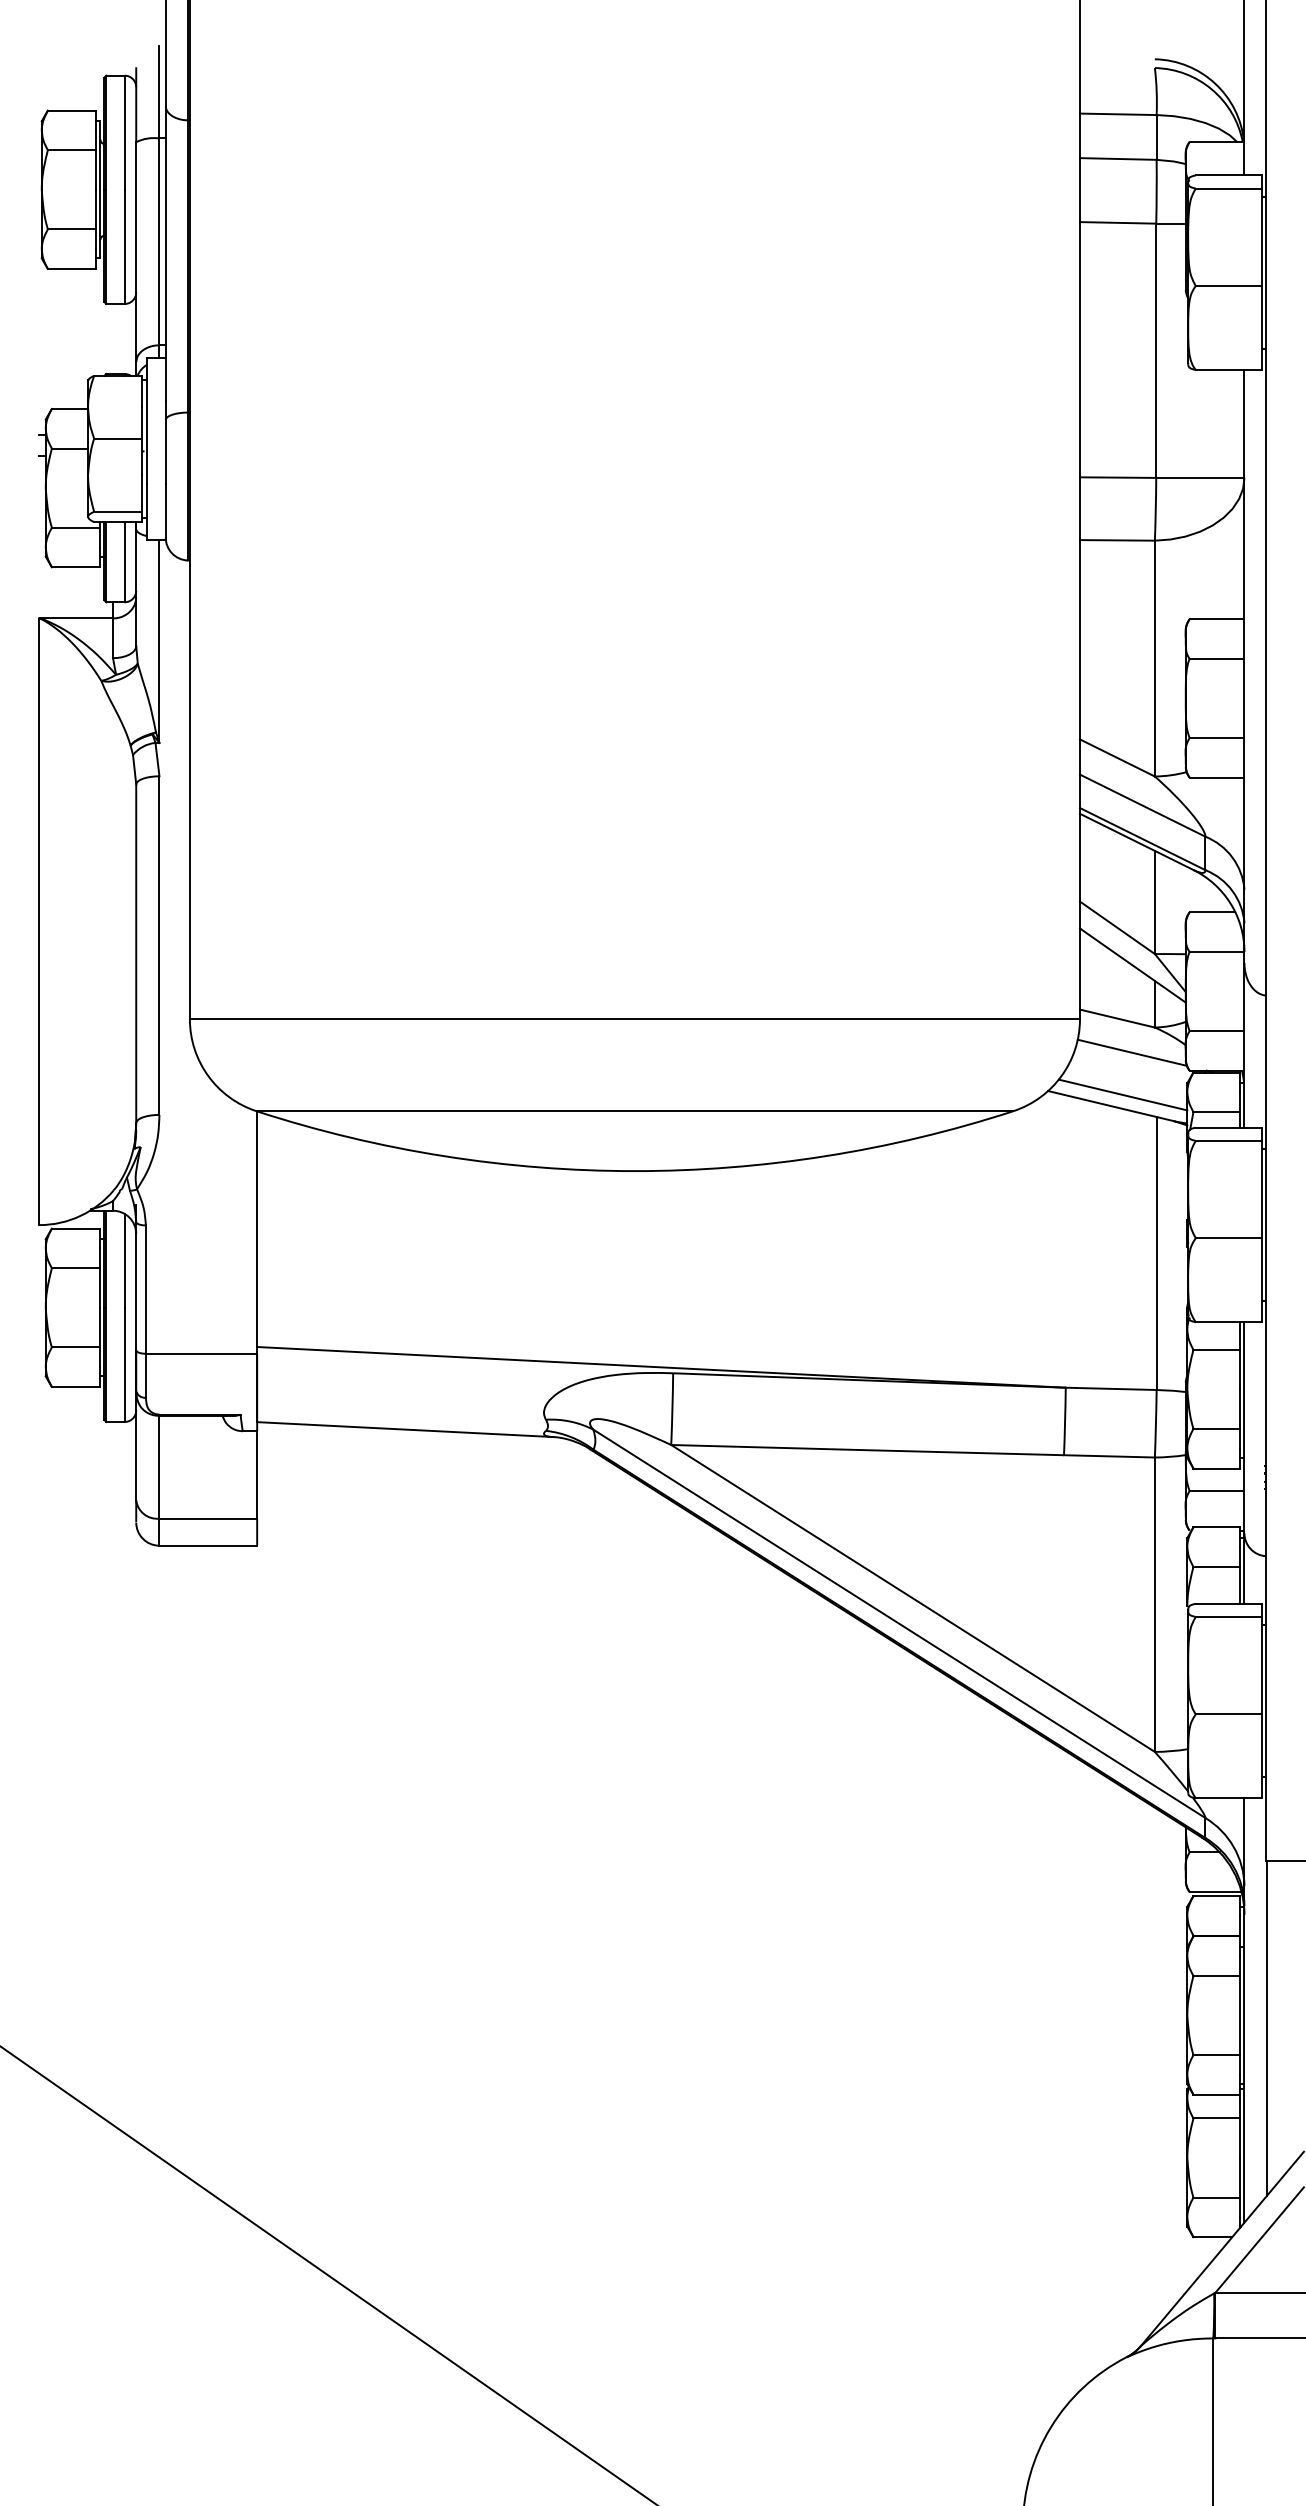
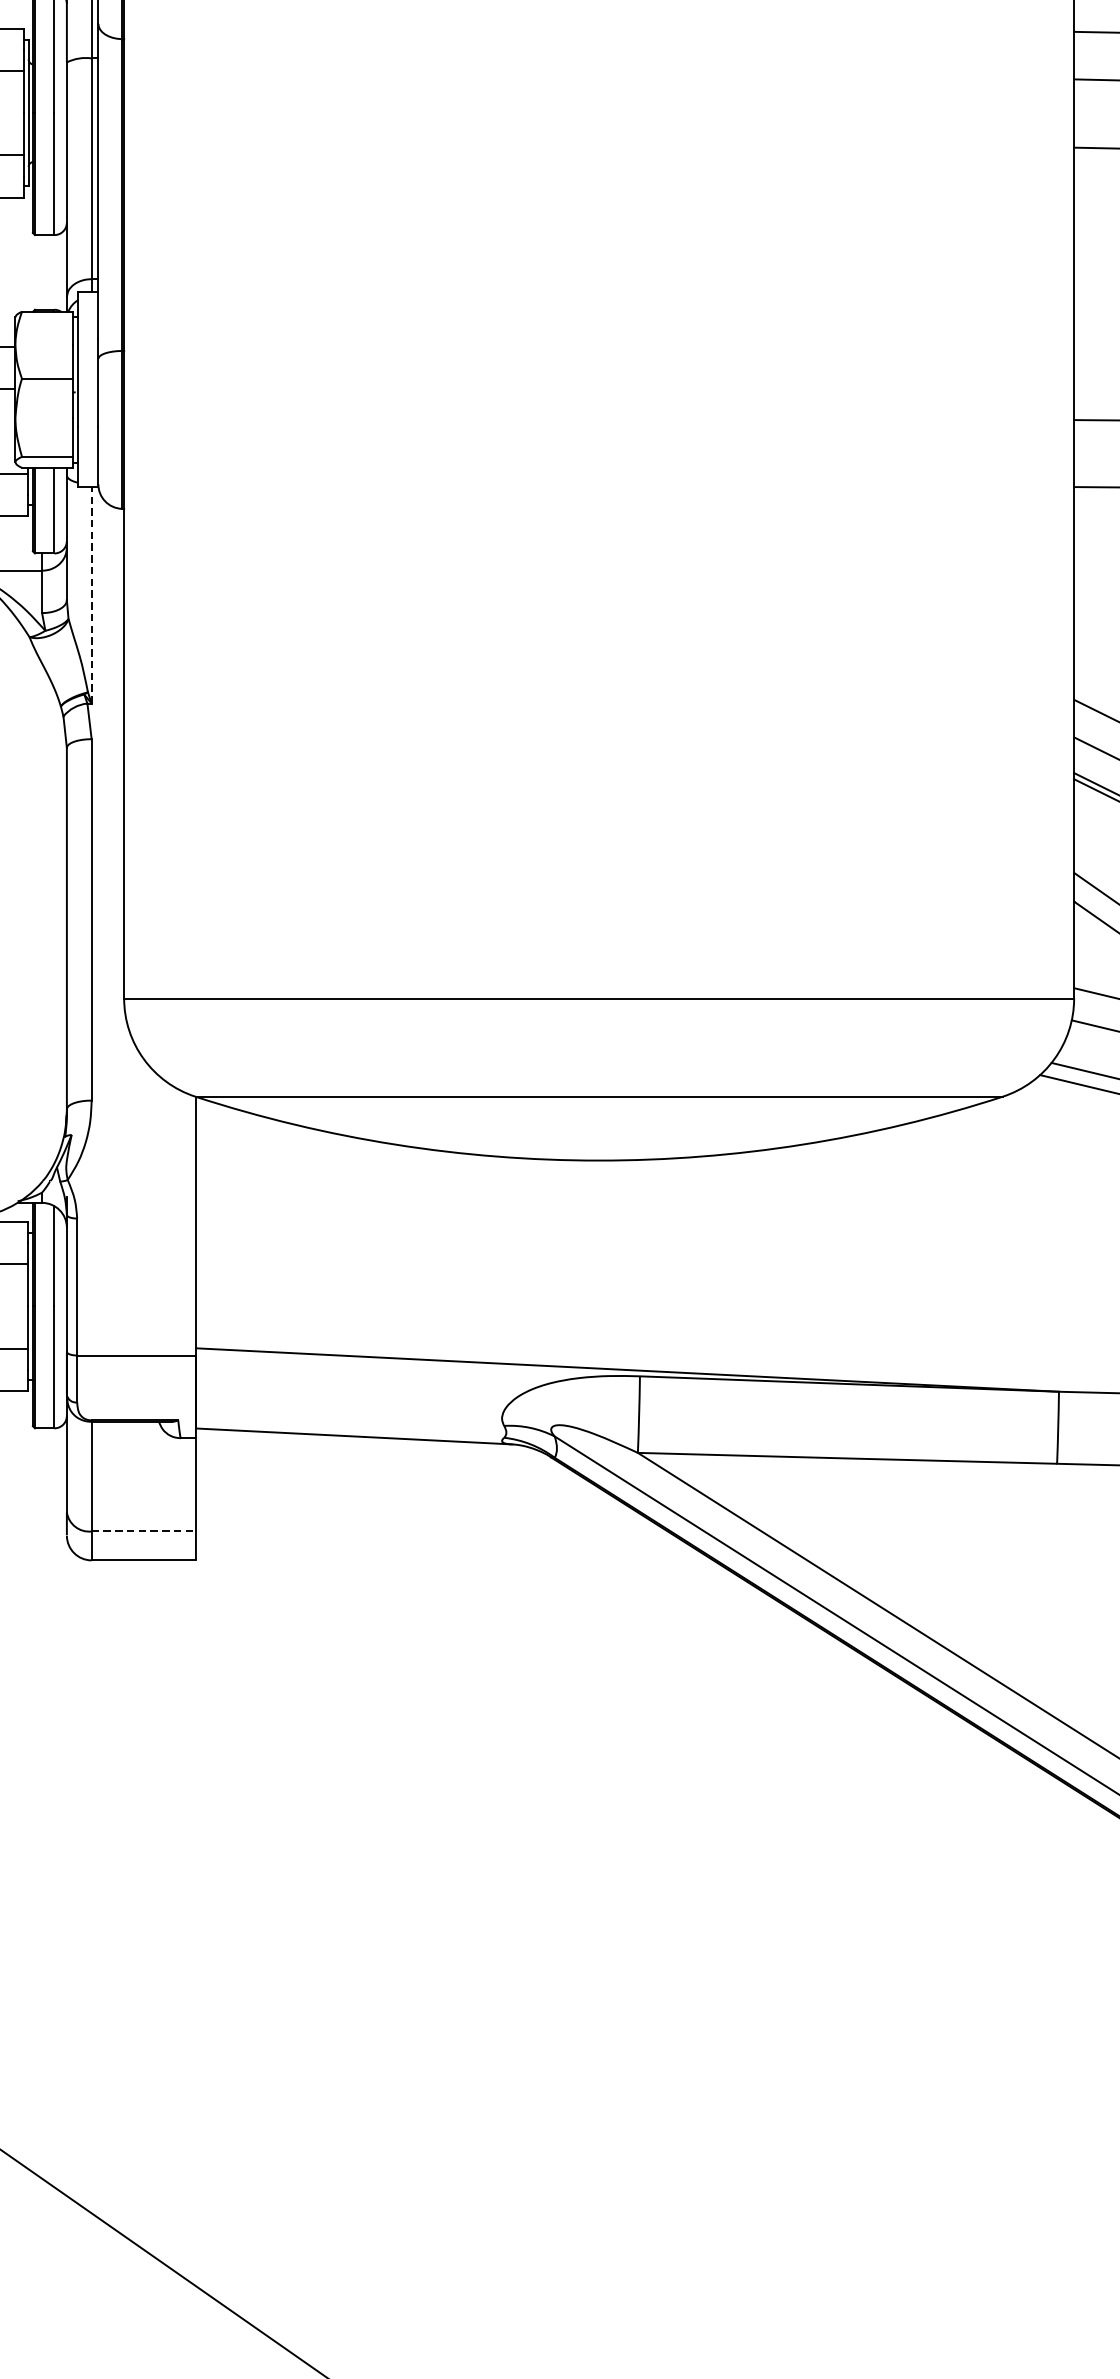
line: (159, 641) -> (91, 595), solid -> dashed
line: (208, 1518) -> (144, 1531), solid -> dashed

